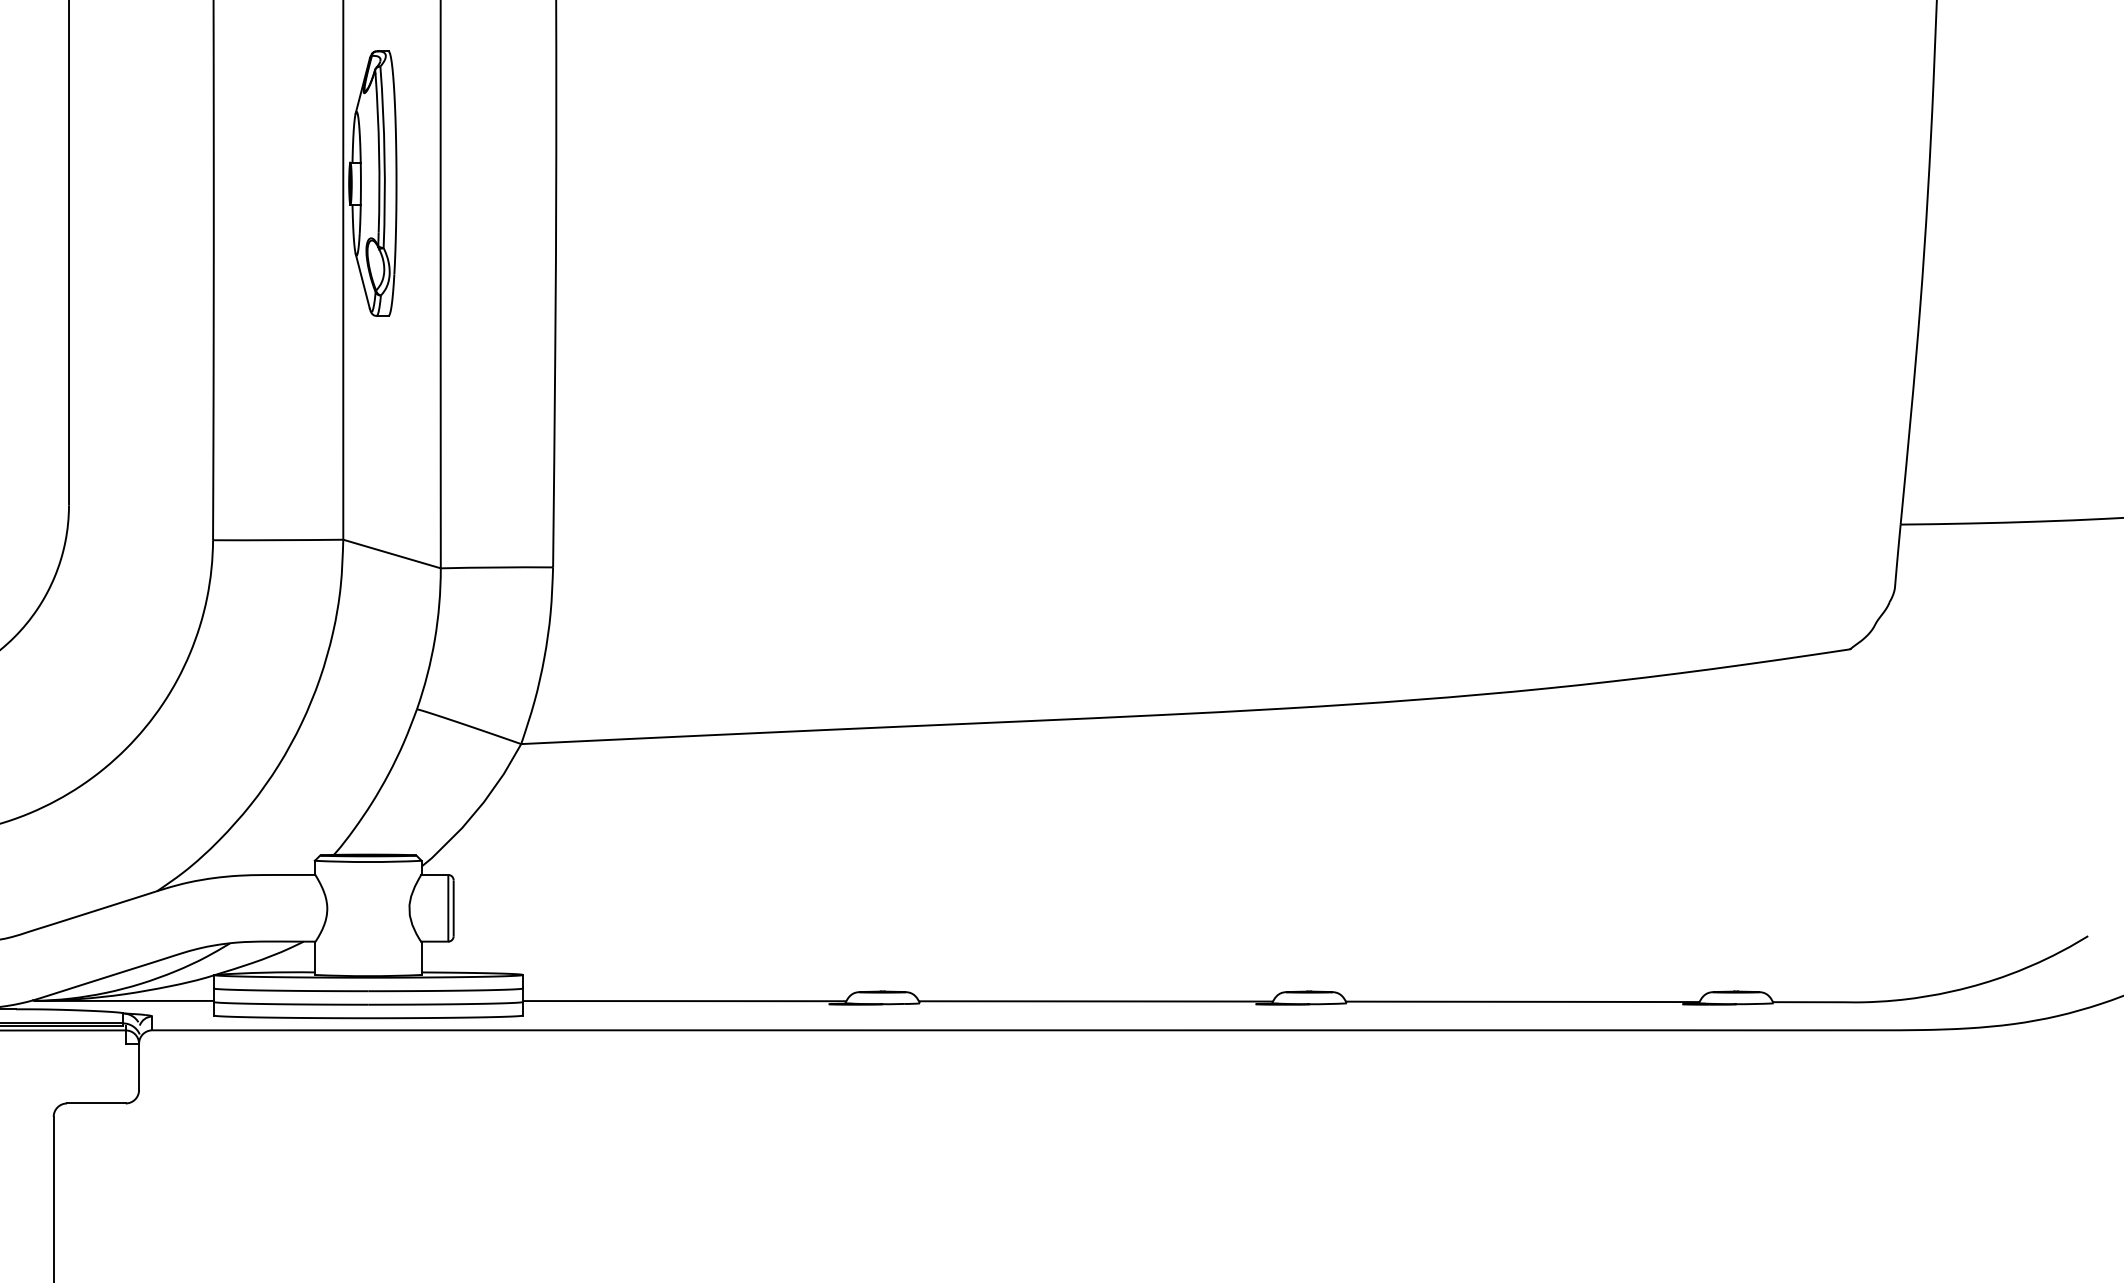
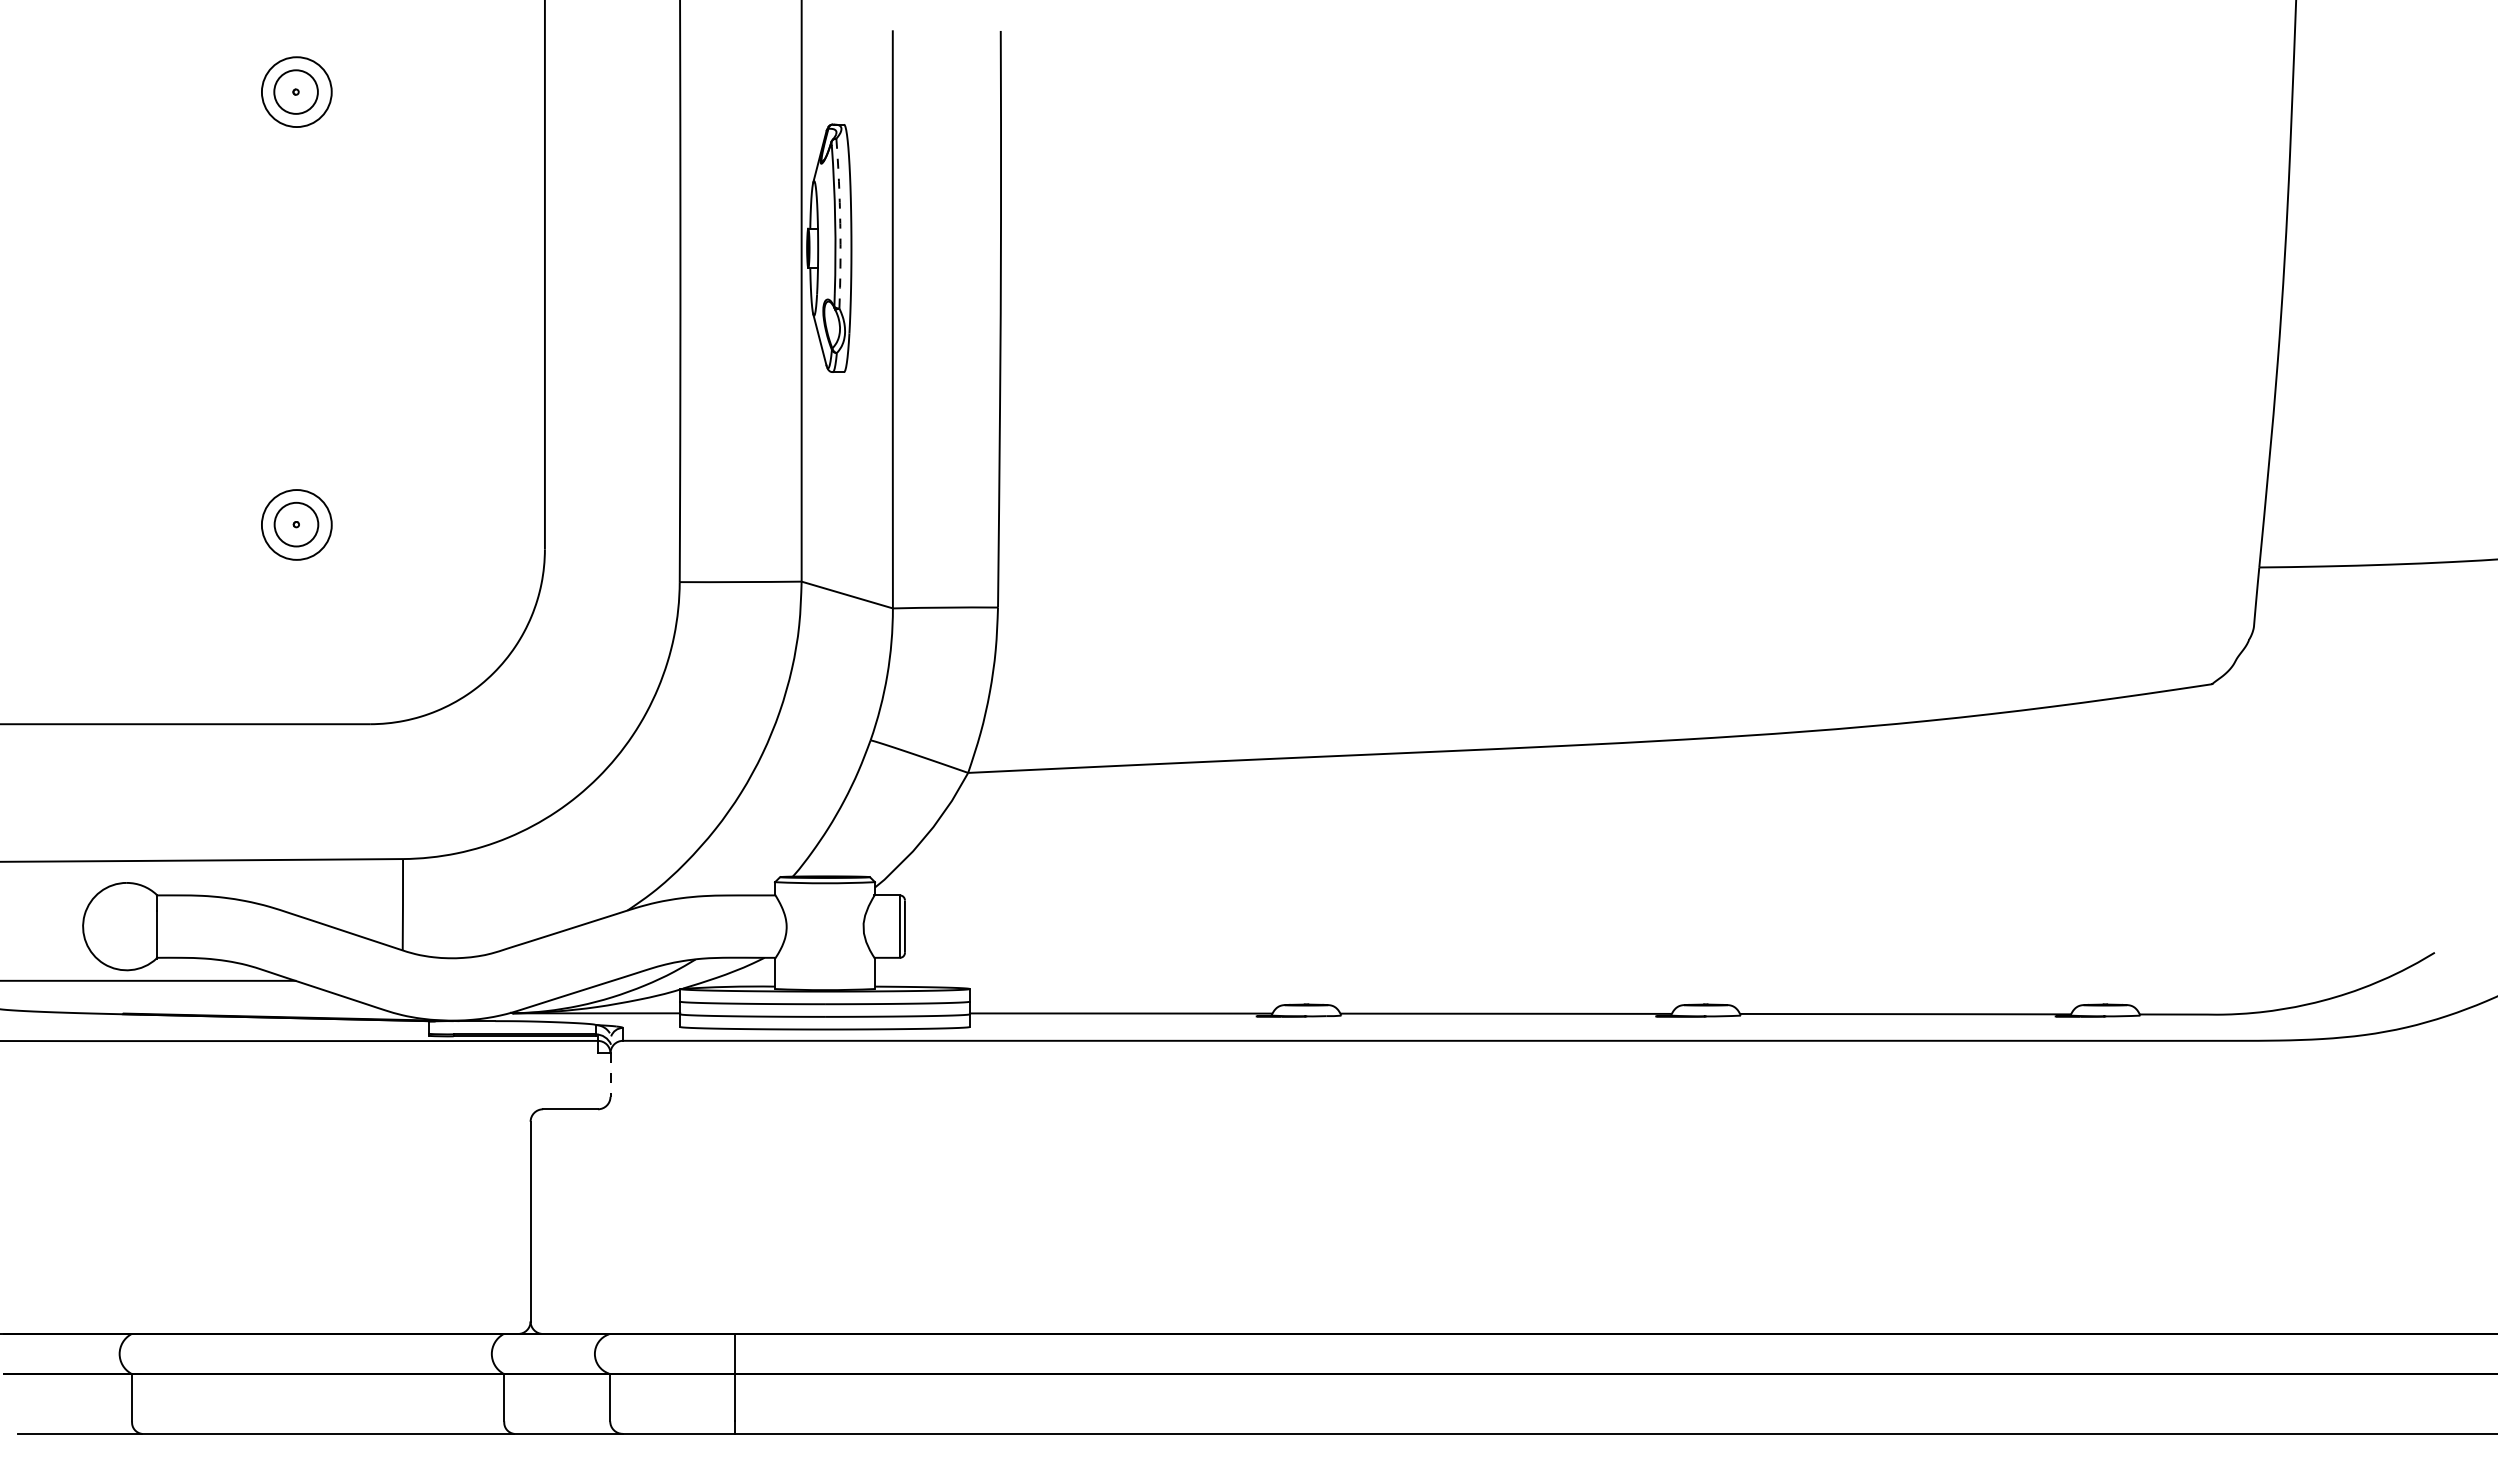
arc: (384, 157) -> (840, 223), solid -> dashed
line: (139, 1067) -> (610, 1075), solid -> dashed

